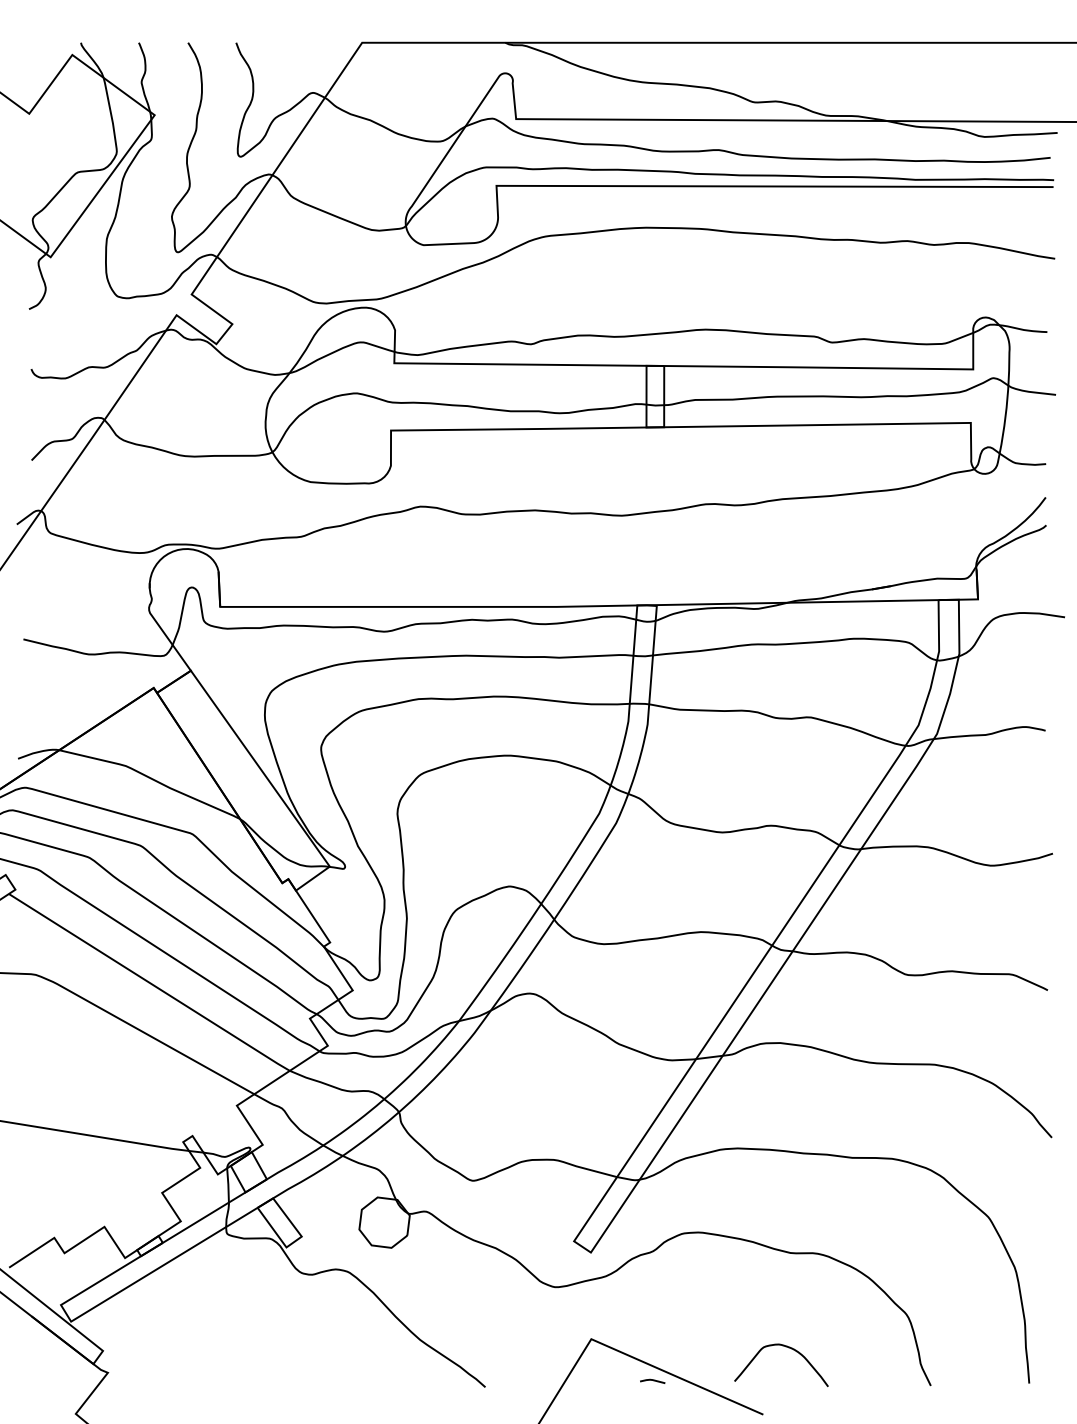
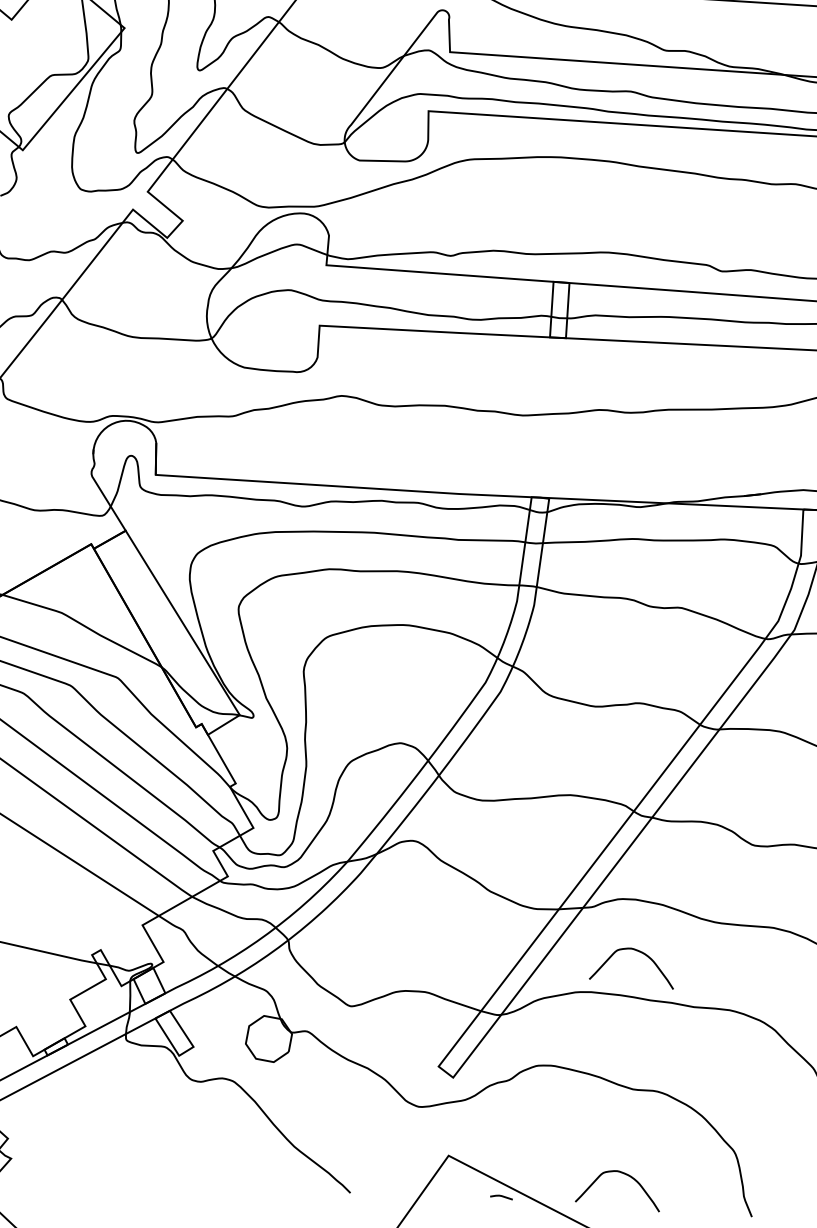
curve: (788, 1101) -> (639, 952), added

